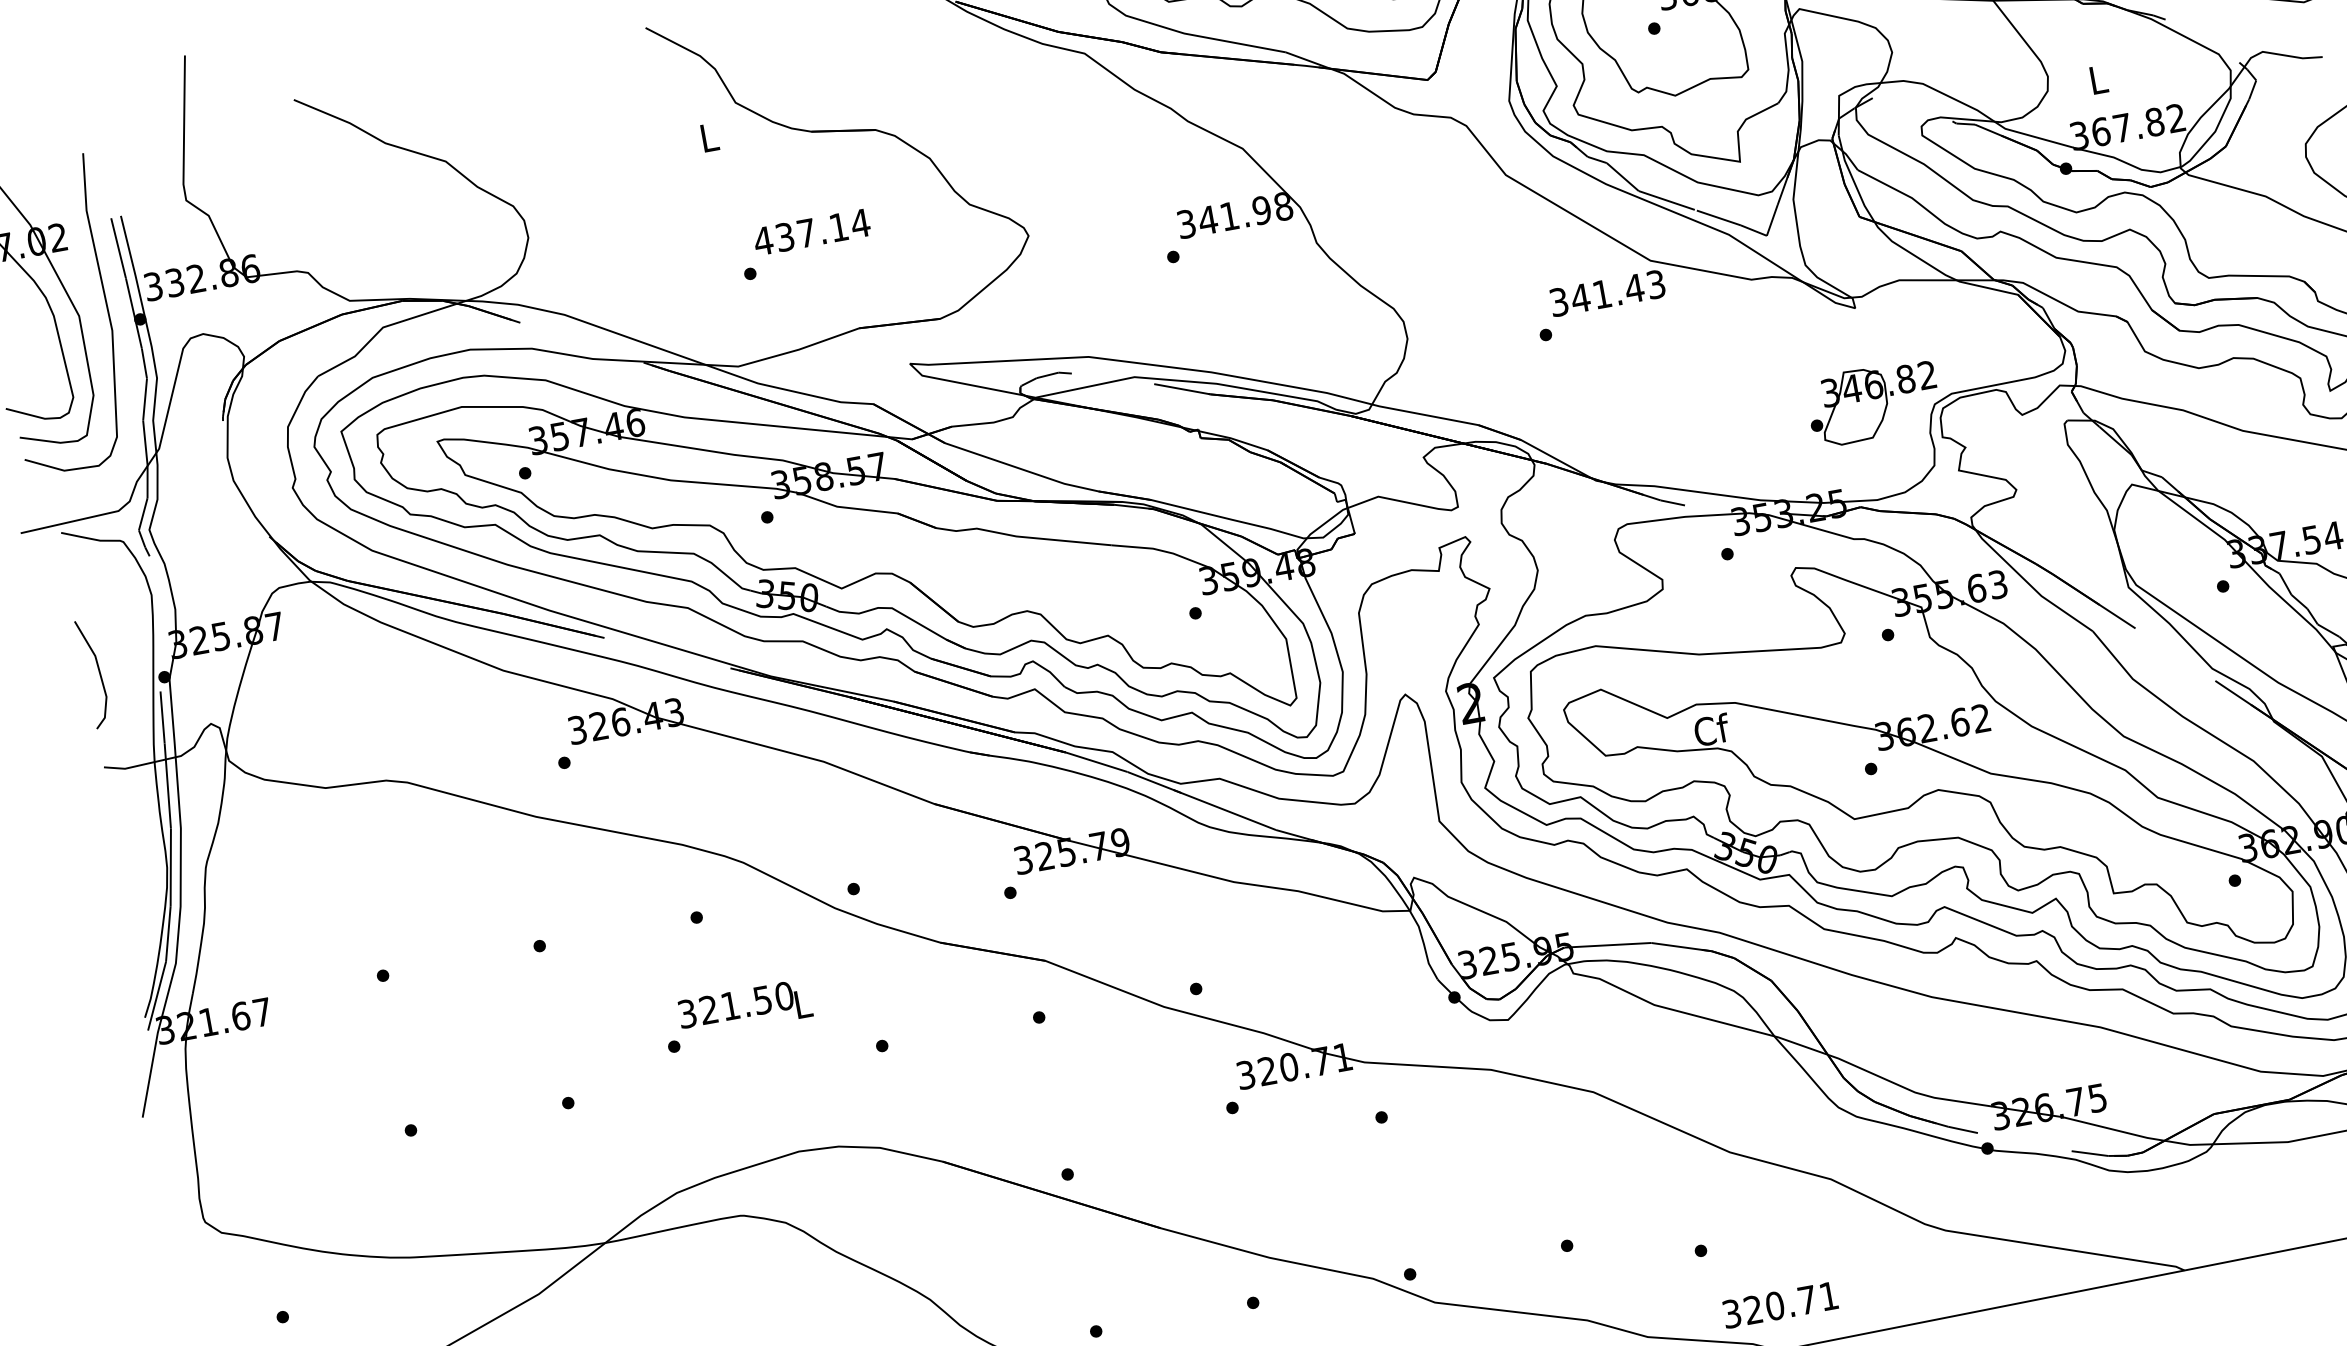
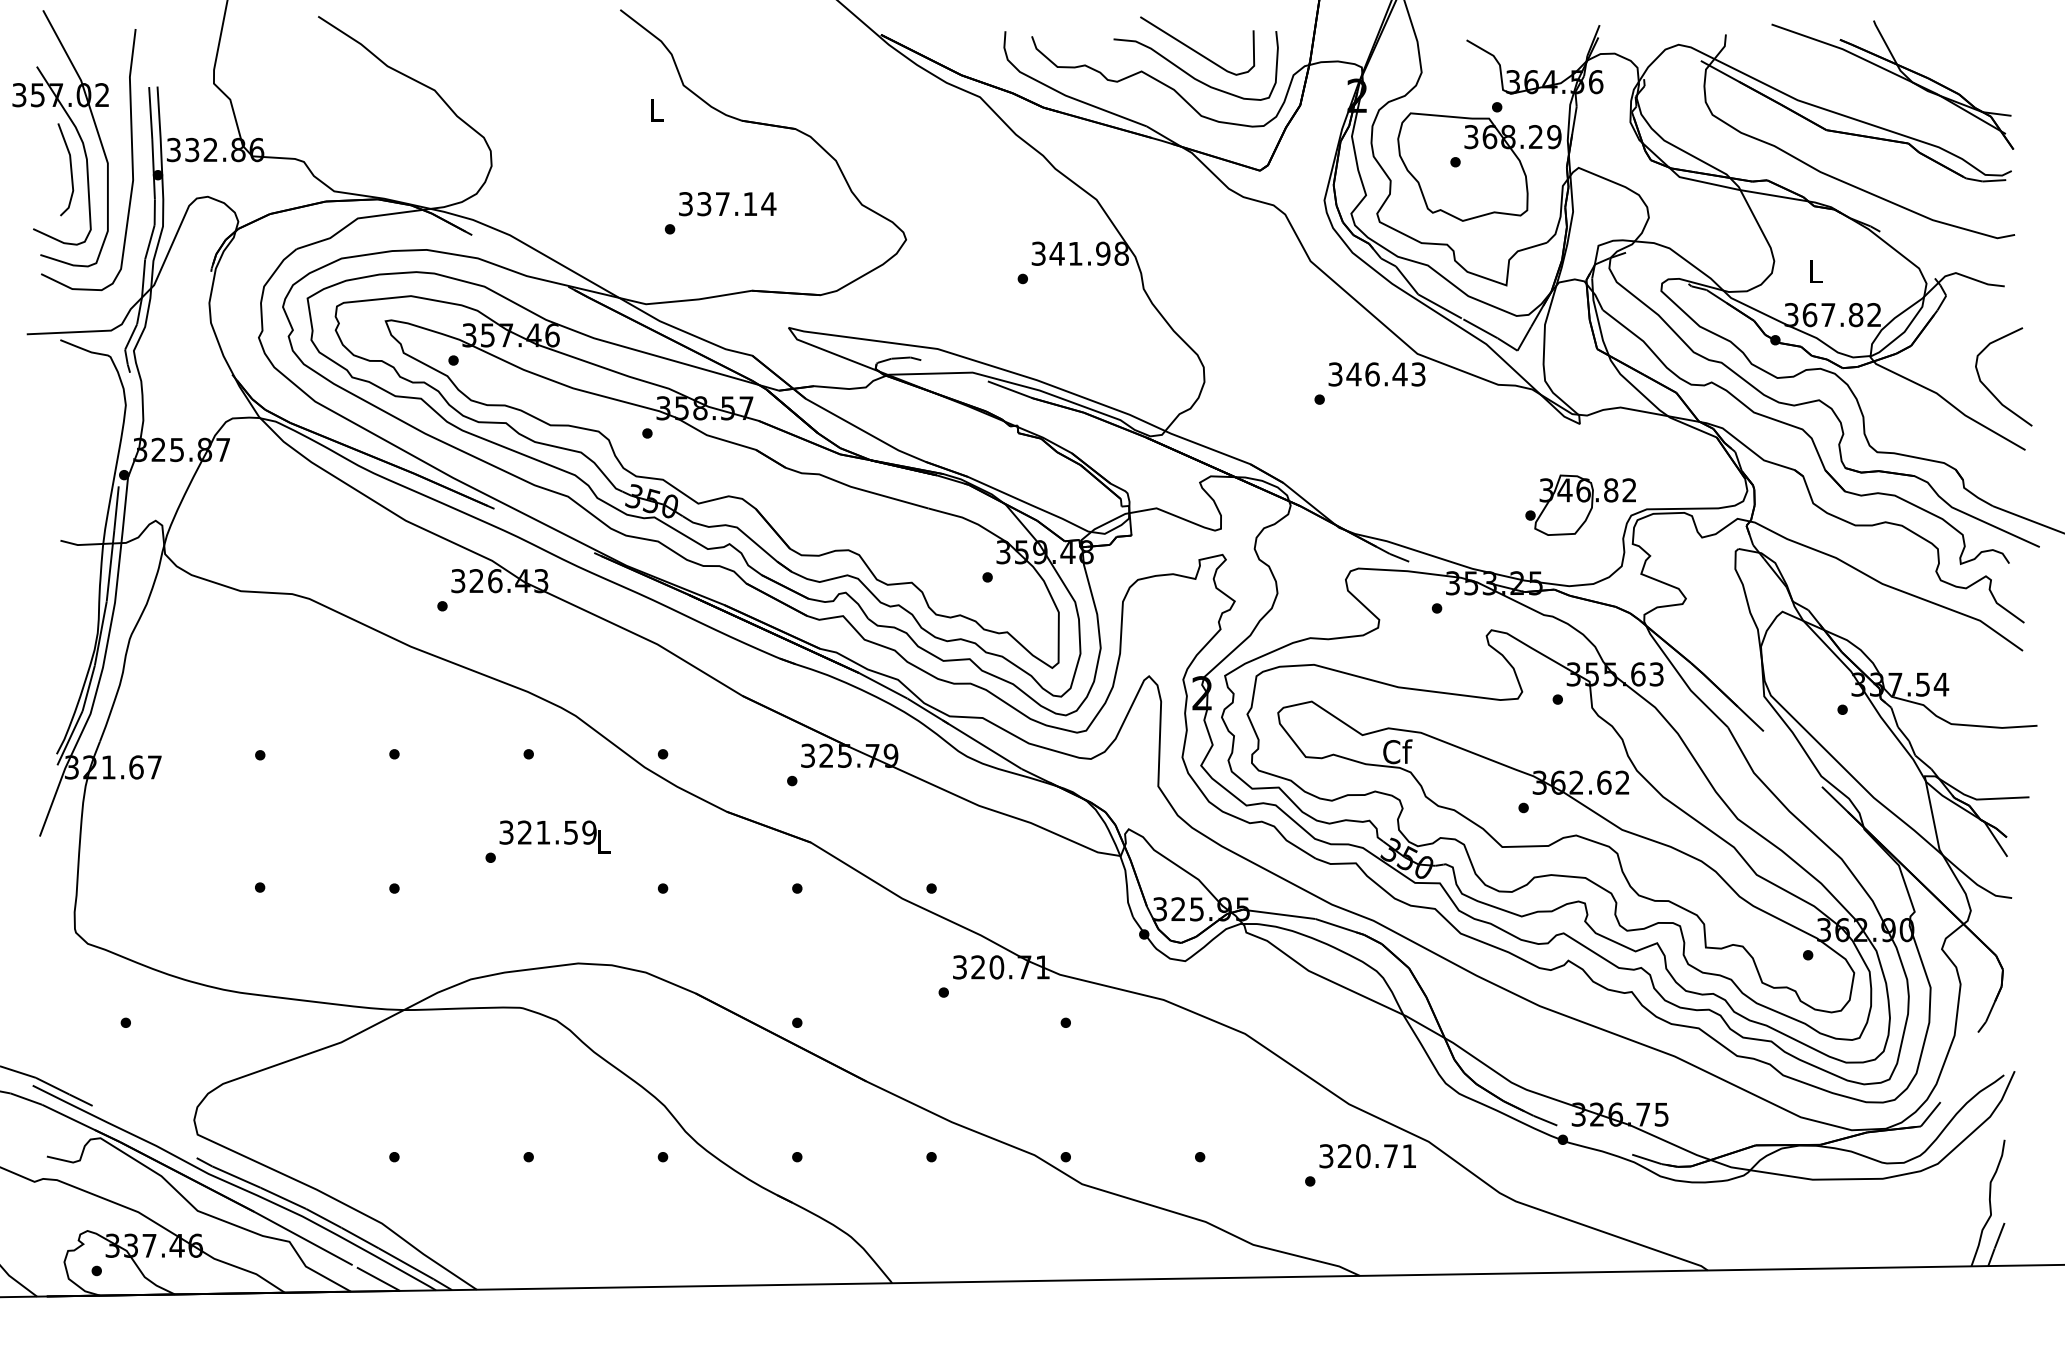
text: (763, 241) -> (685, 204), 437.14 -> 337.14
text: (1602, 294) -> (1372, 374), 341.43 -> 346.43
line: (98, 672) -> (70, 169), moved
text: (784, 996) -> (589, 832), 321.50 -> 321.59
text: (1780, 1305) -> (1367, 1156), moved

